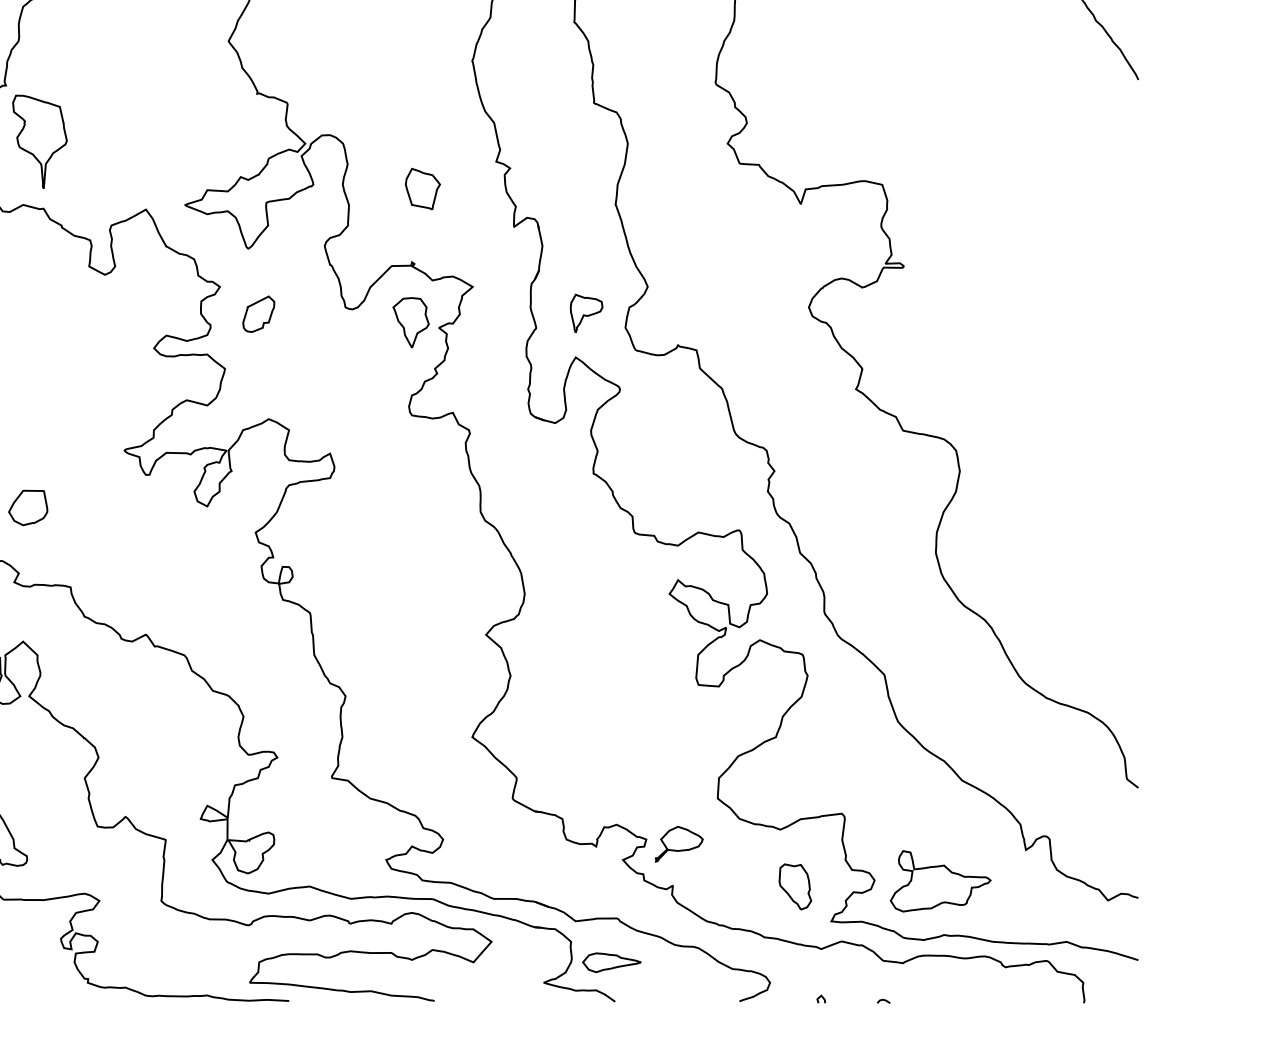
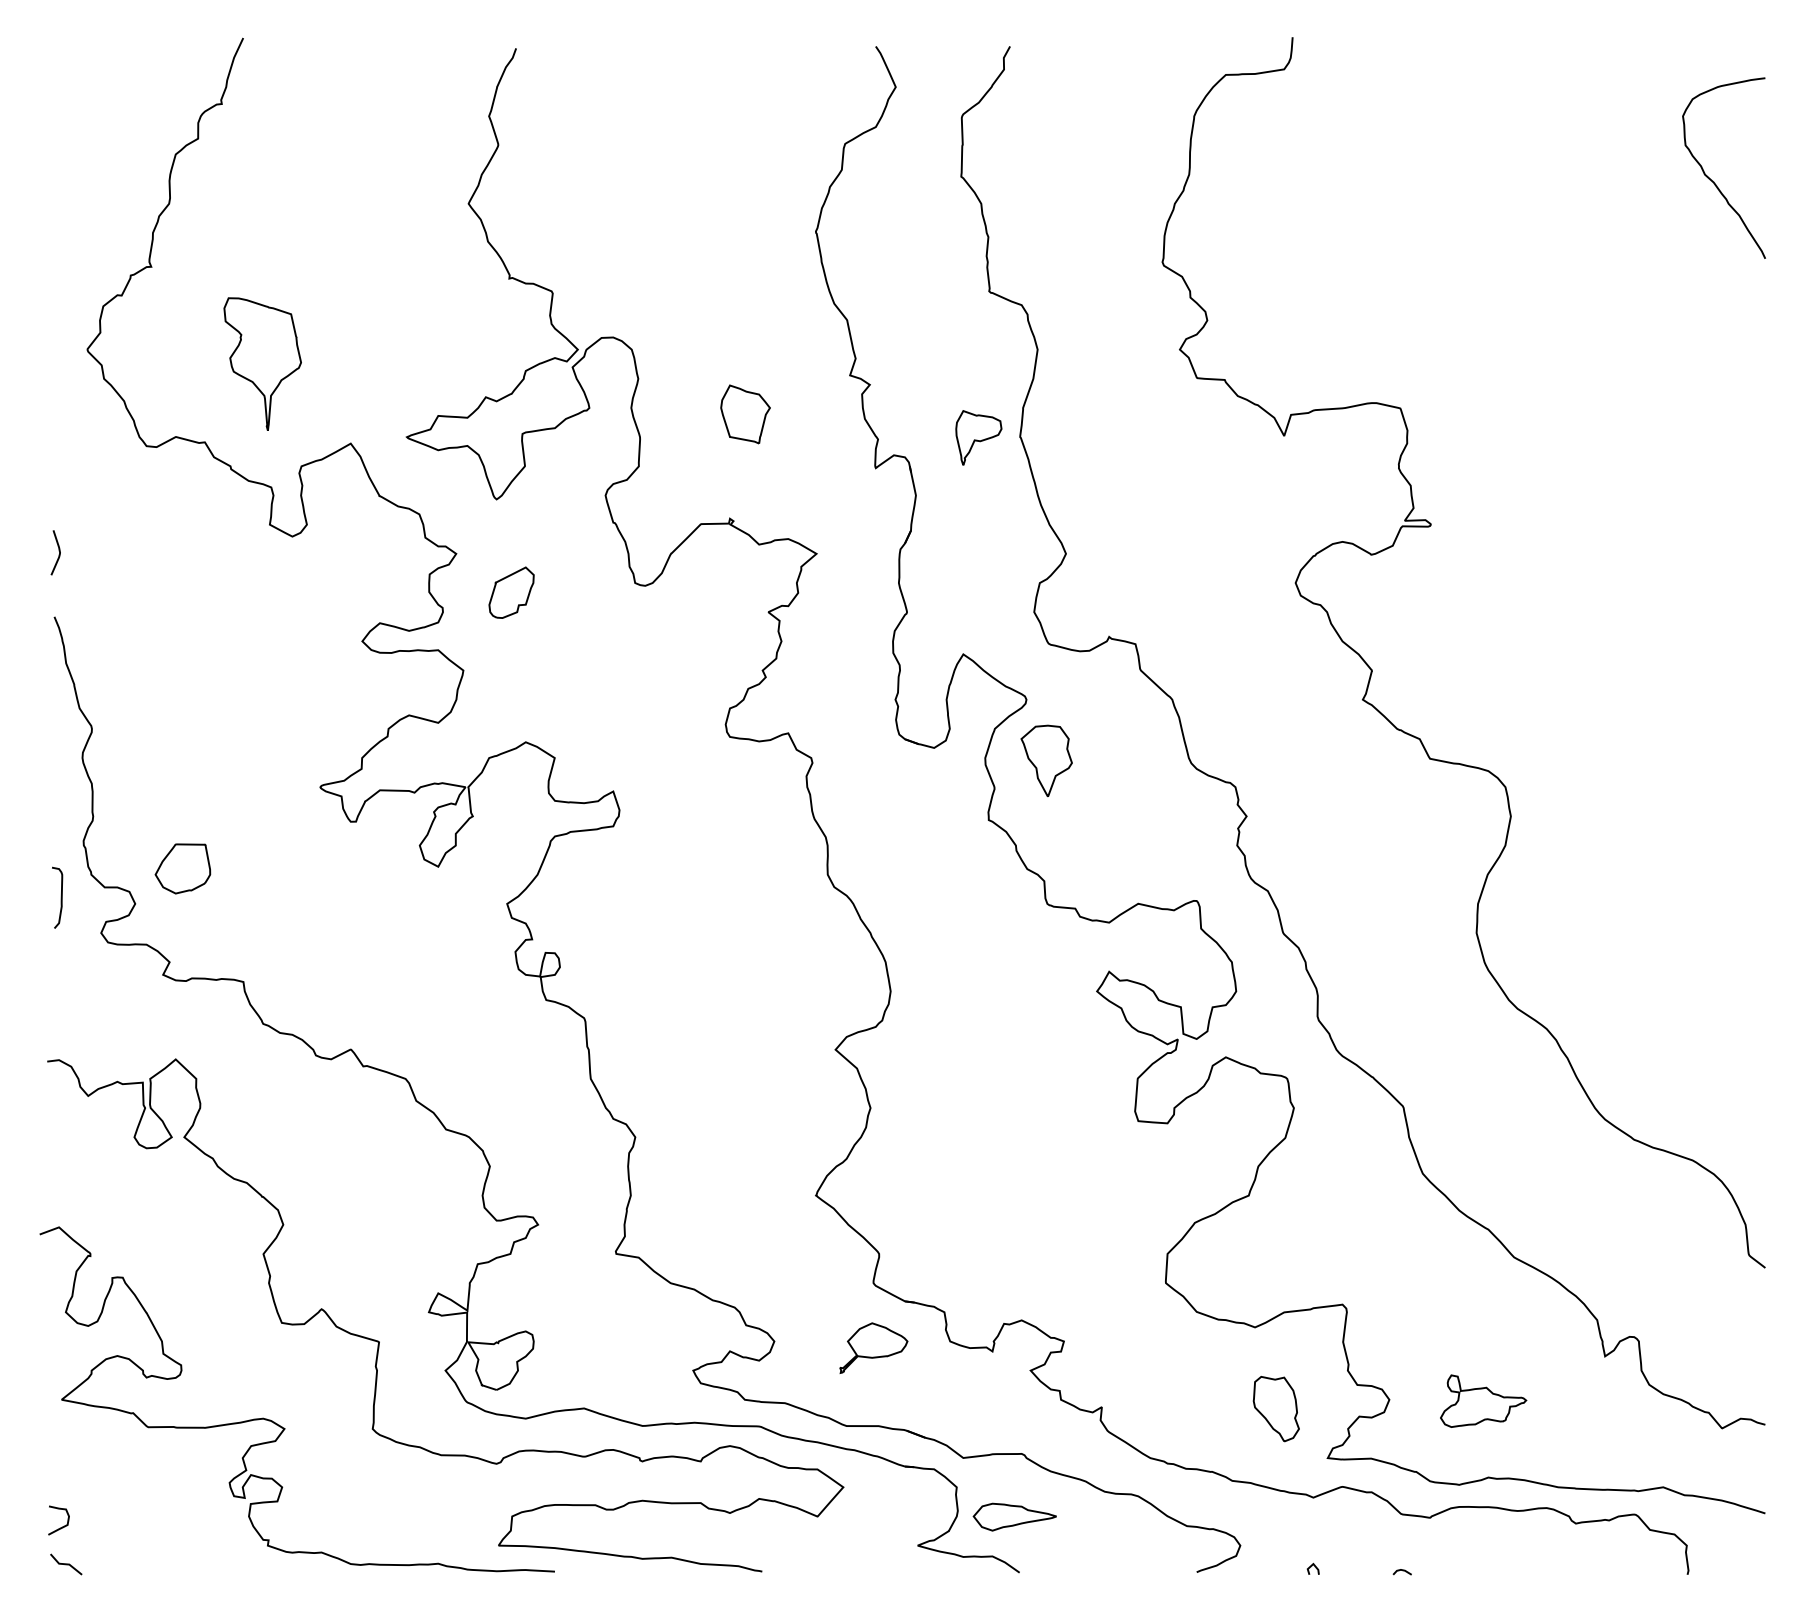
part: (39, 141) -> (262, 363), moved
part: (586, 313) -> (978, 437), moved
part: (410, 322) -> (1046, 760), moved
part: (678, 843) -> (873, 1347), moved
part: (940, 881) -> (1483, 1401), size x0.6

